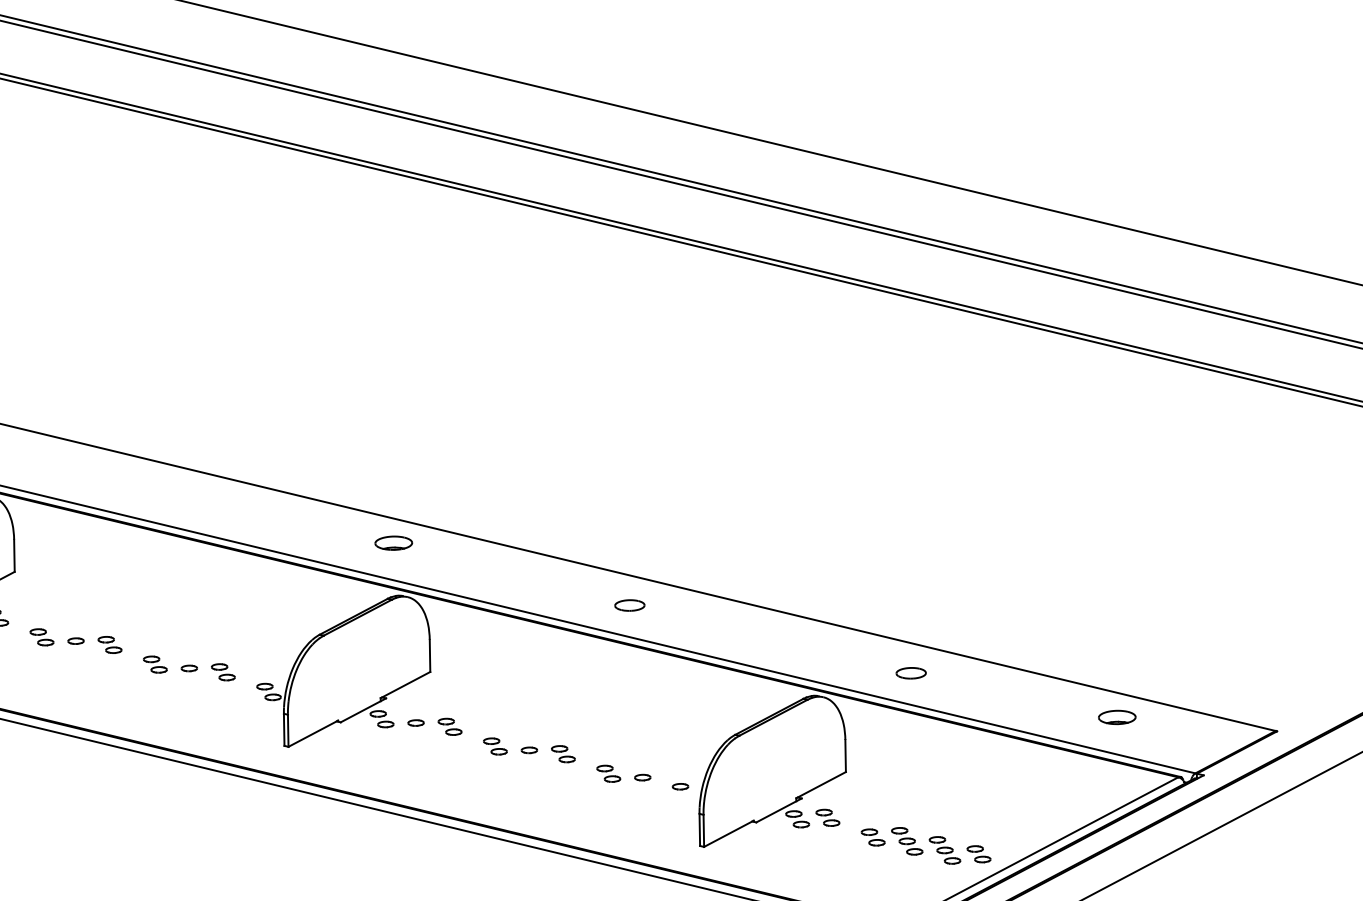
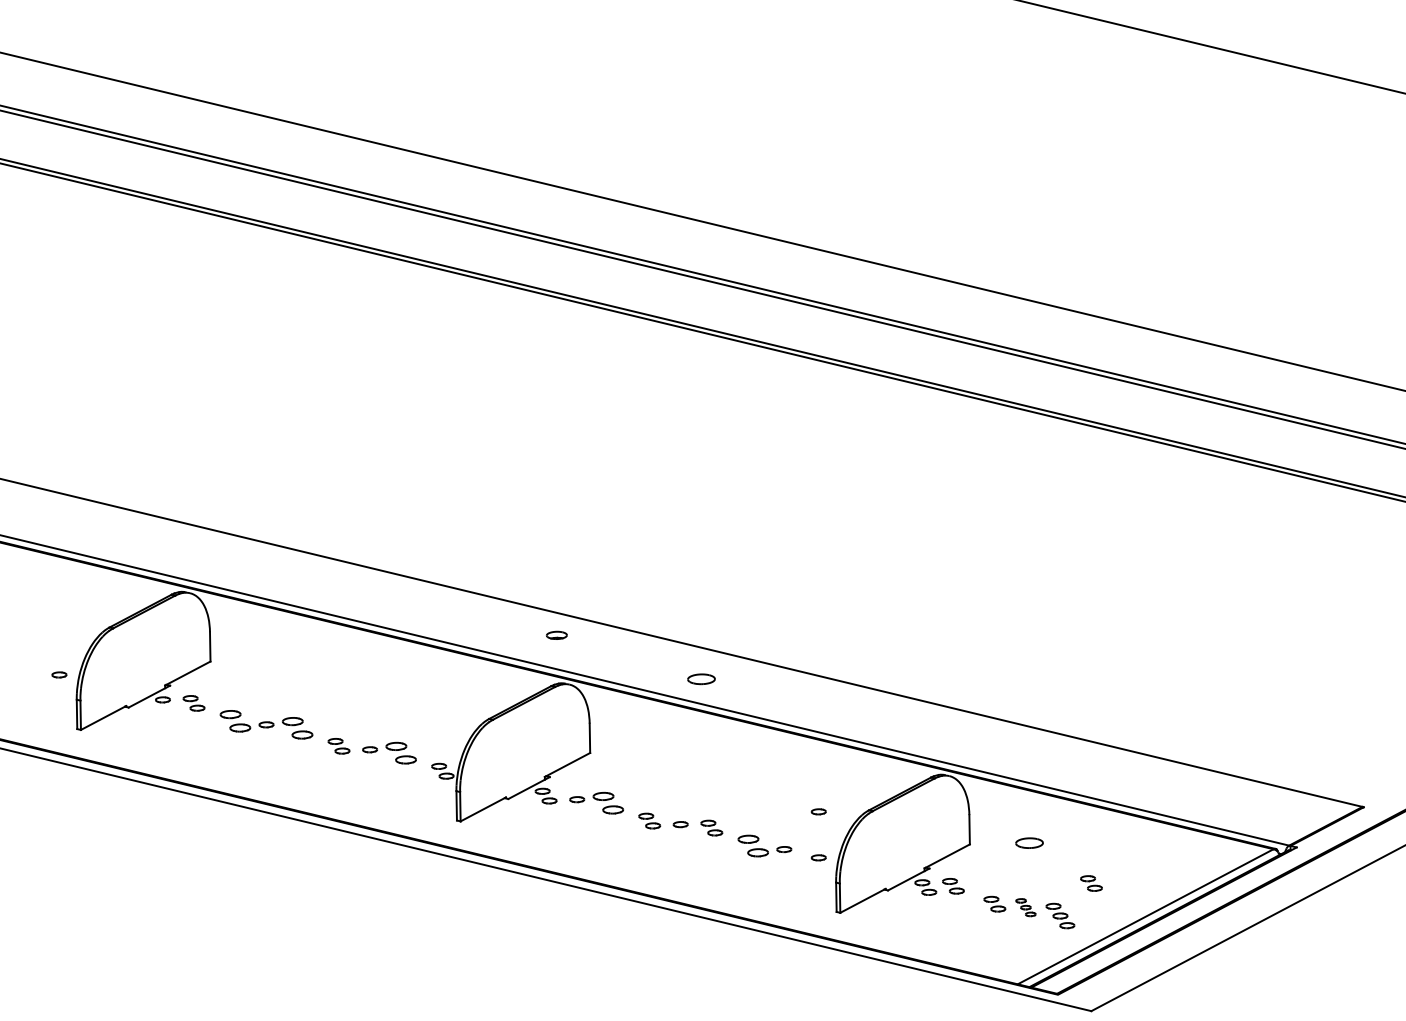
part: (393, 543) -> (556, 635), size x0.6
part: (629, 605) -> (701, 679), moved
part: (42, 637) -> (235, 721), size x1.4
part: (109, 645) -> (297, 728), size x1.4
part: (222, 672) -> (400, 753), size x1.4
part: (911, 672) -> (1029, 842), moved
part: (1116, 717) -> (1217, 794), removed
part: (449, 726) -> (607, 802), size x1.4
part: (680, 736) -> (818, 811), added
part: (607, 773) -> (752, 845), size x1.4
part: (906, 841) -> (1025, 907), size x0.7
part: (979, 854) -> (1091, 883), moved

